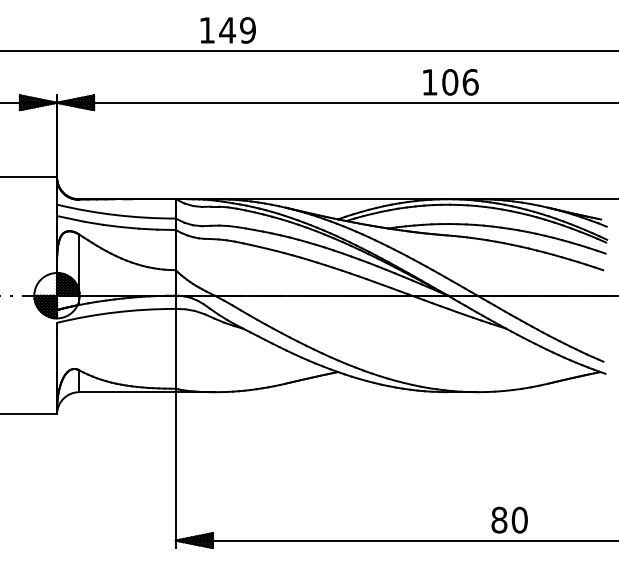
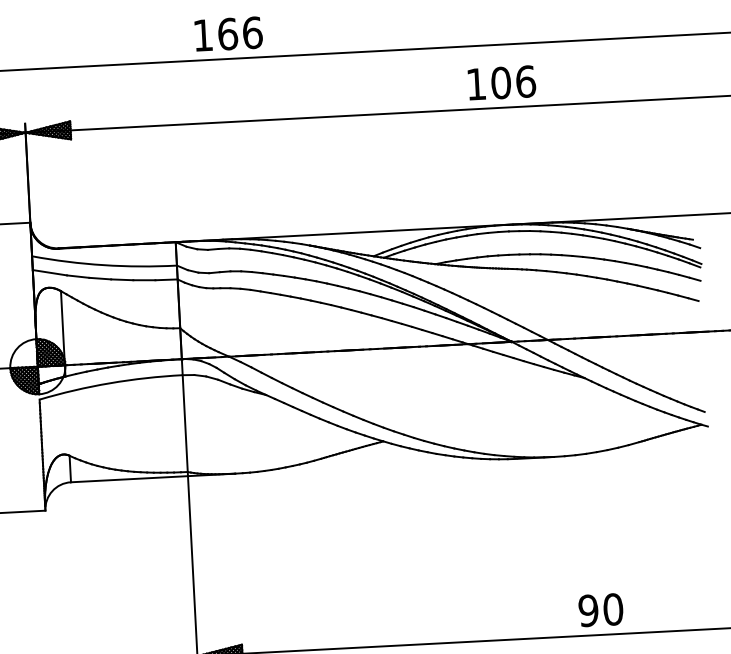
text: (237, 30) -> (239, 33), 149 -> 166
text: (499, 520) -> (588, 611), 80 -> 90

